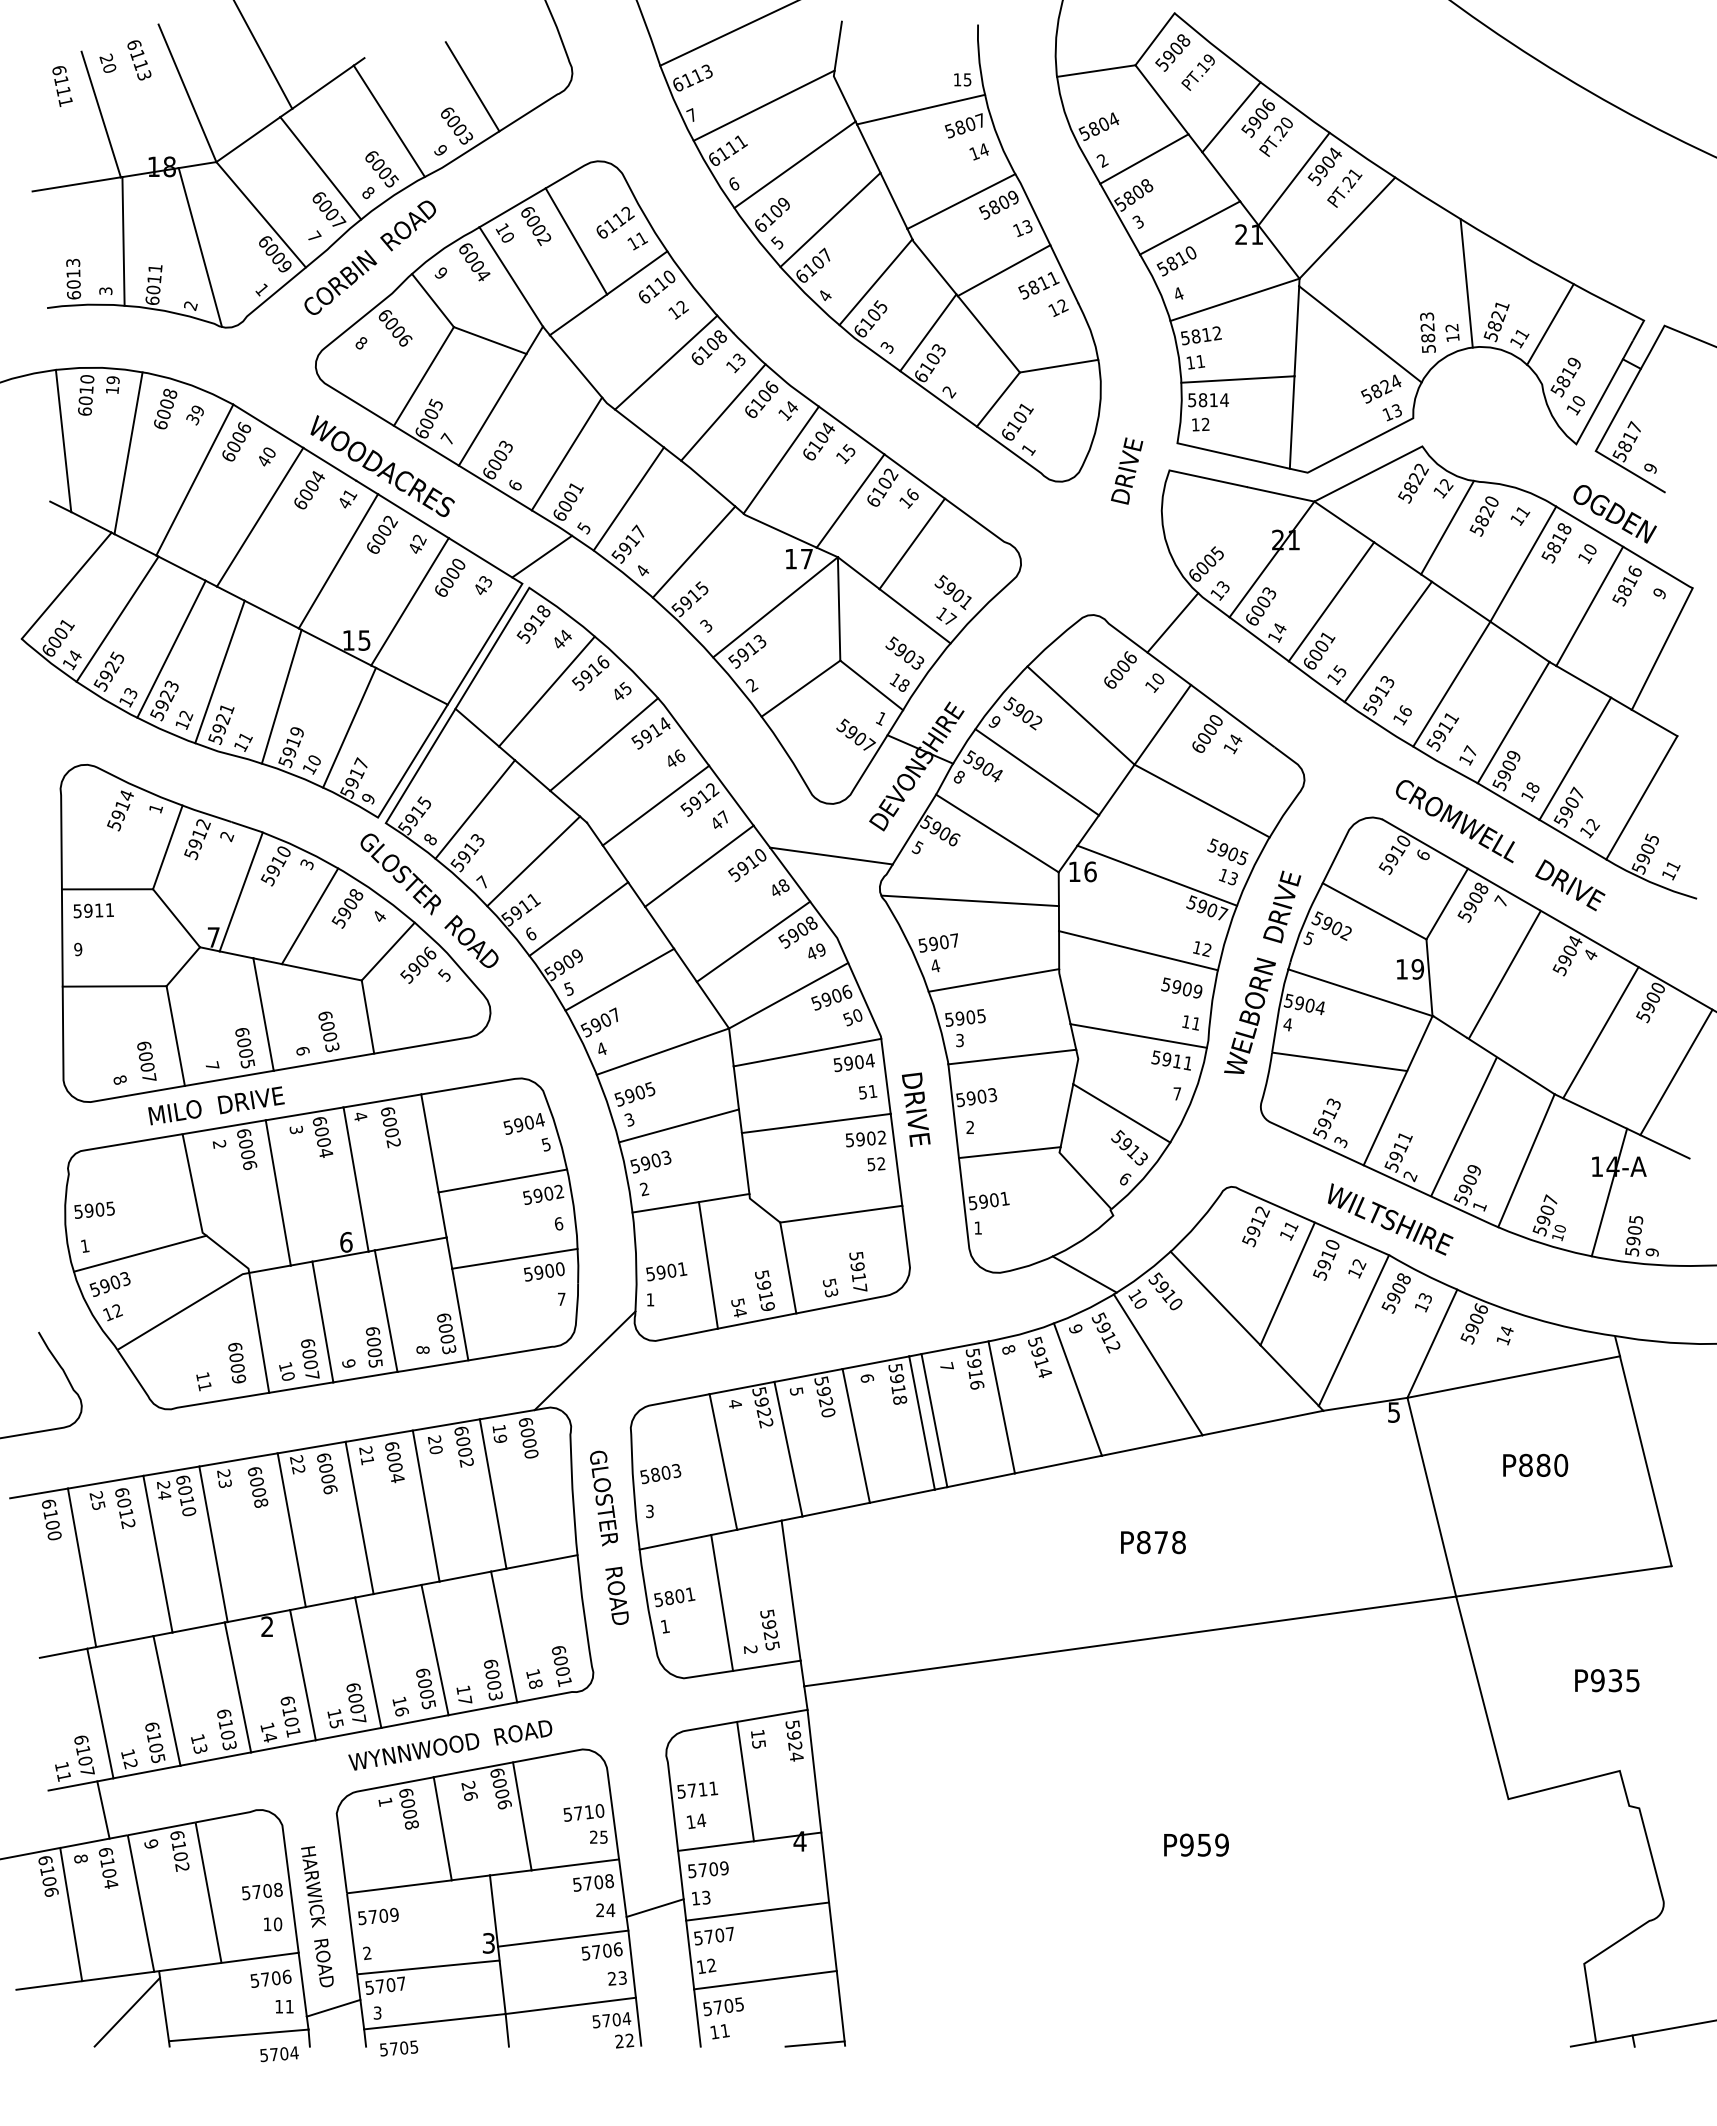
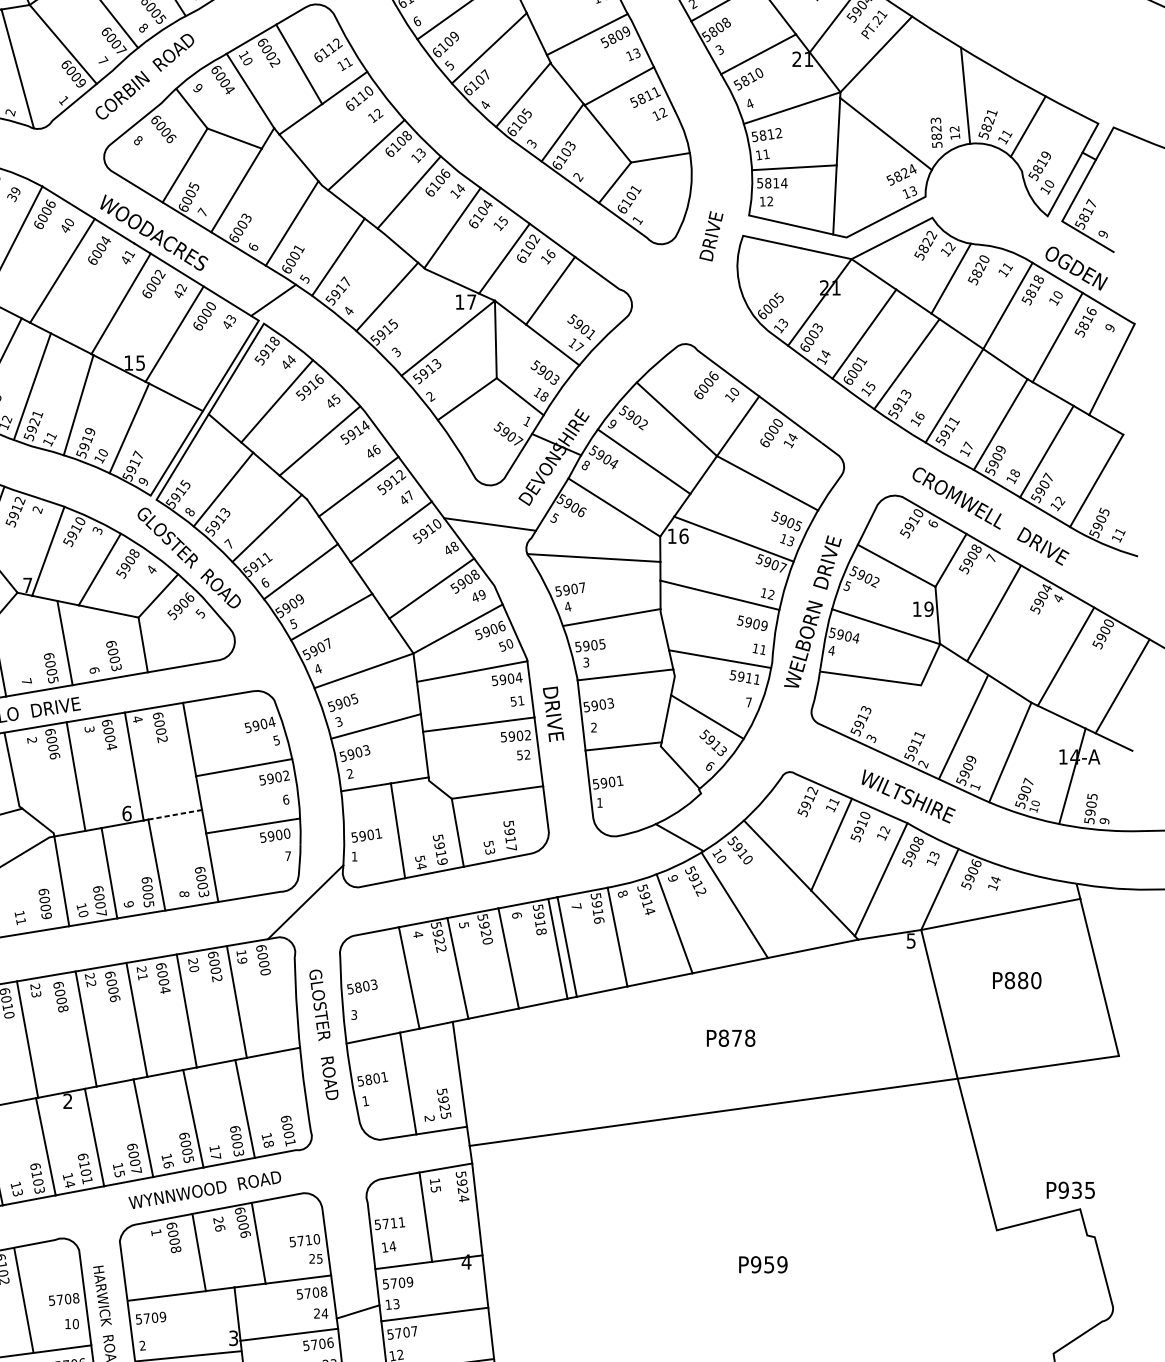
line: (1172, 622) -> (745, 349), removed
line: (1385, 1118) -> (904, 720), removed
line: (411, 1243) -> (175, 814), solid -> dashed
text: (1607, 1680) -> (1070, 1190), moved

